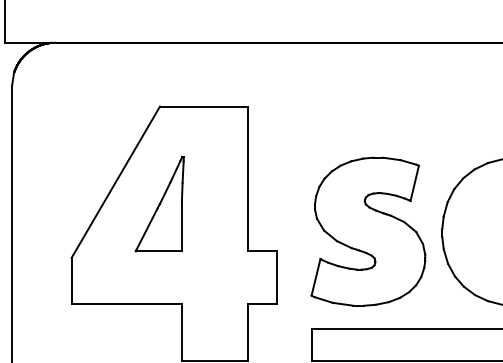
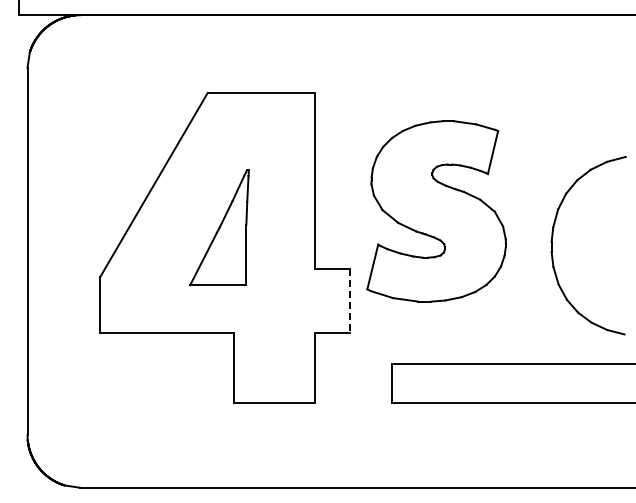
part: (159, 203) -> (219, 227), moved
part: (368, 231) -> (436, 211), moved
line: (276, 277) -> (349, 301), solid -> dashed

